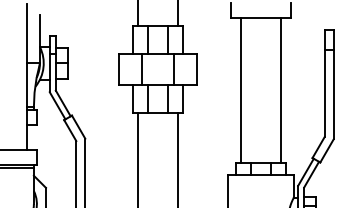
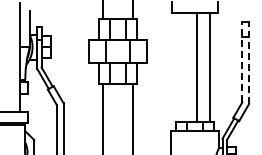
line: (324, 83) -> (242, 62), solid -> dashed
line: (334, 85) -> (249, 63), solid -> dashed
line: (240, 90) -> (196, 67), moved

